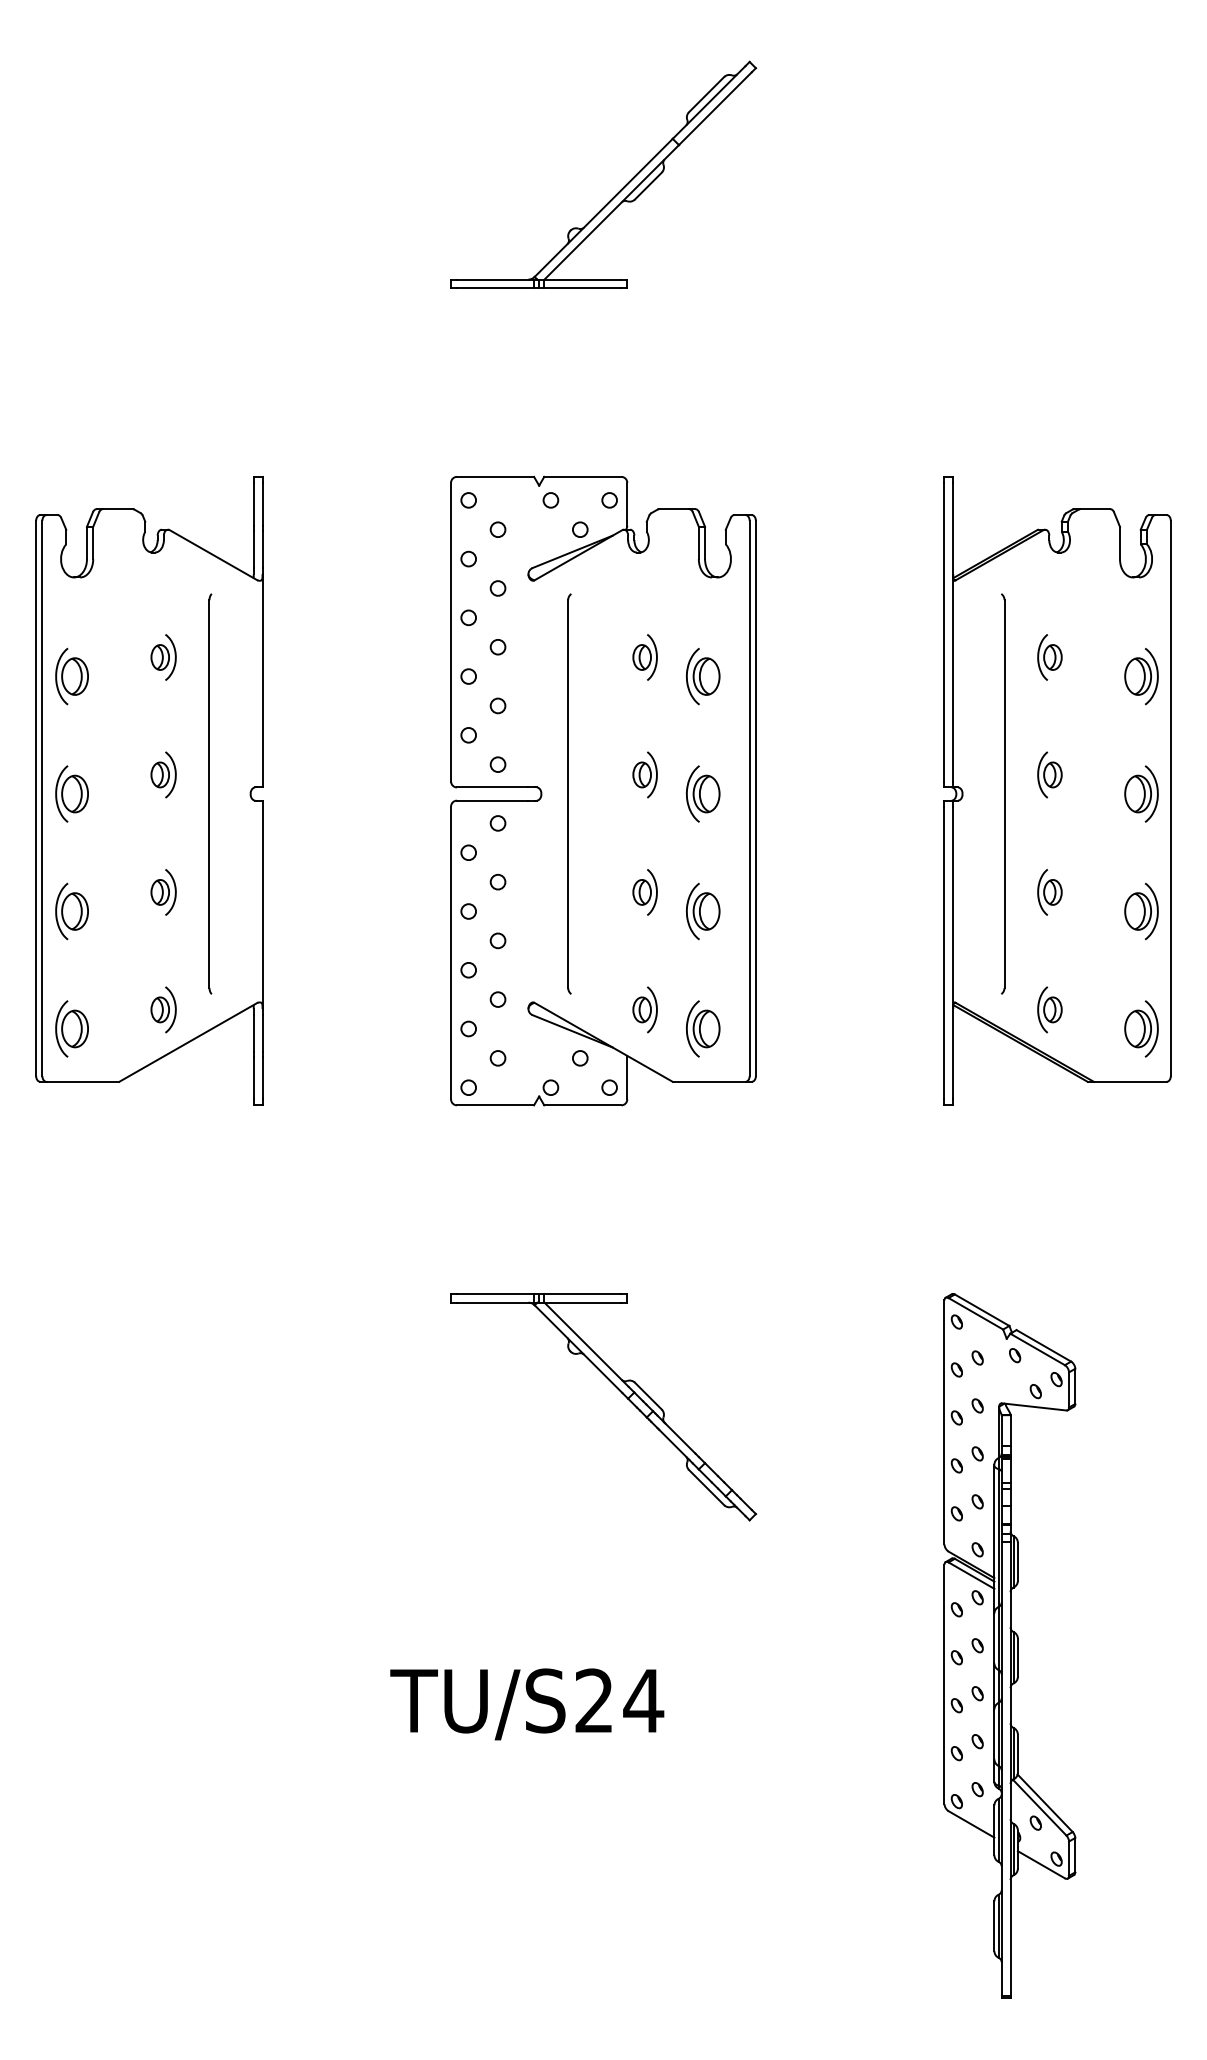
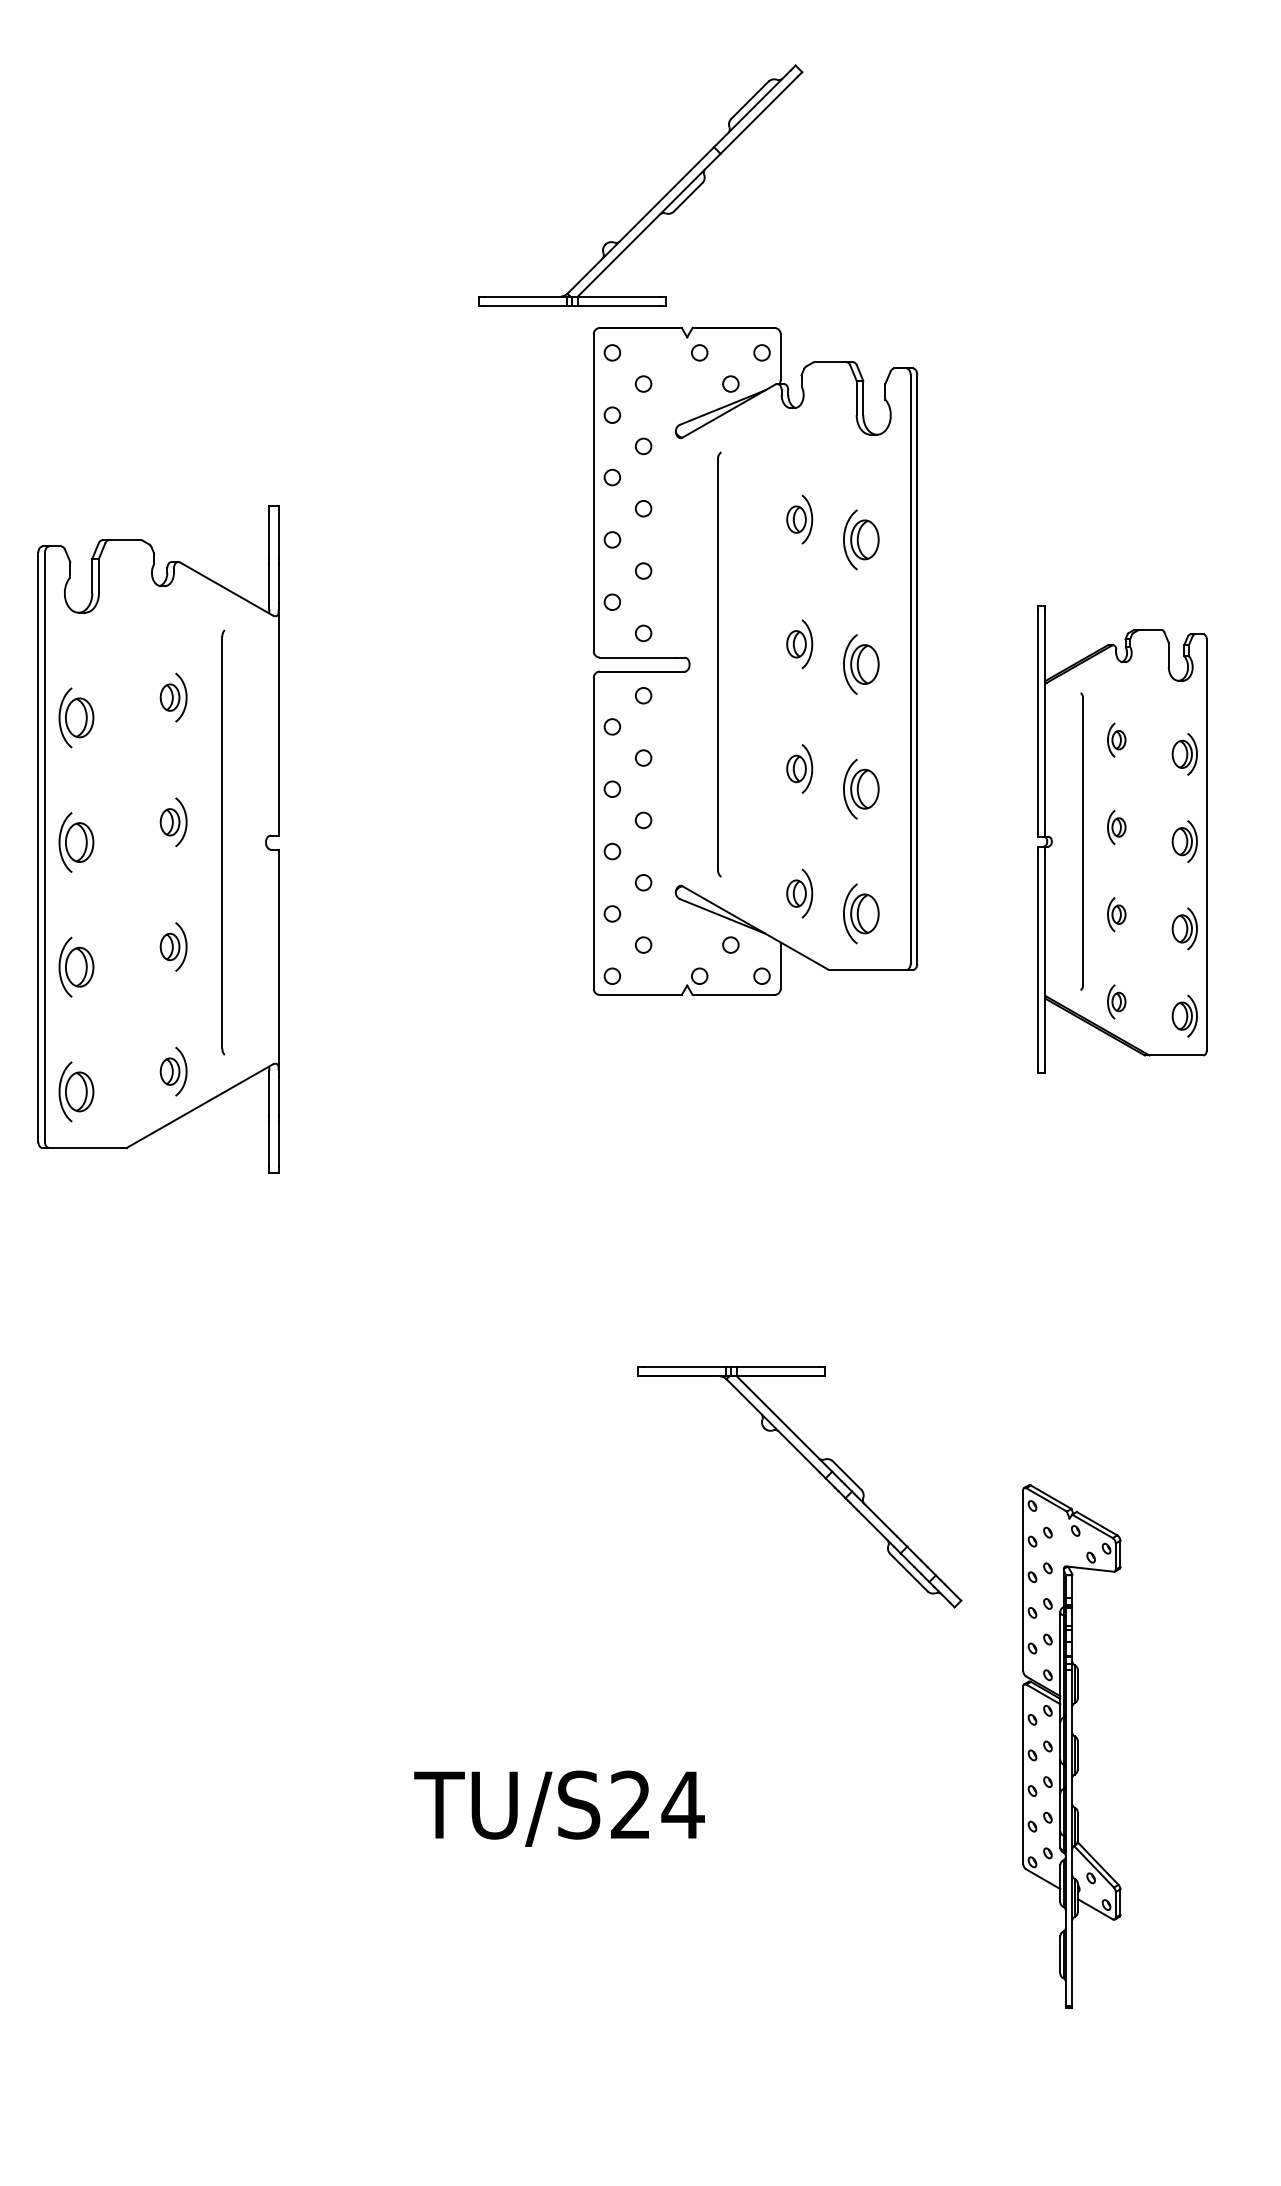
part: (603, 790) -> (755, 660), moved
part: (1057, 791) -> (1122, 839), size x0.7
part: (619, 1391) -> (816, 1470), moved
part: (1009, 1645) -> (1071, 1746), size x0.7

